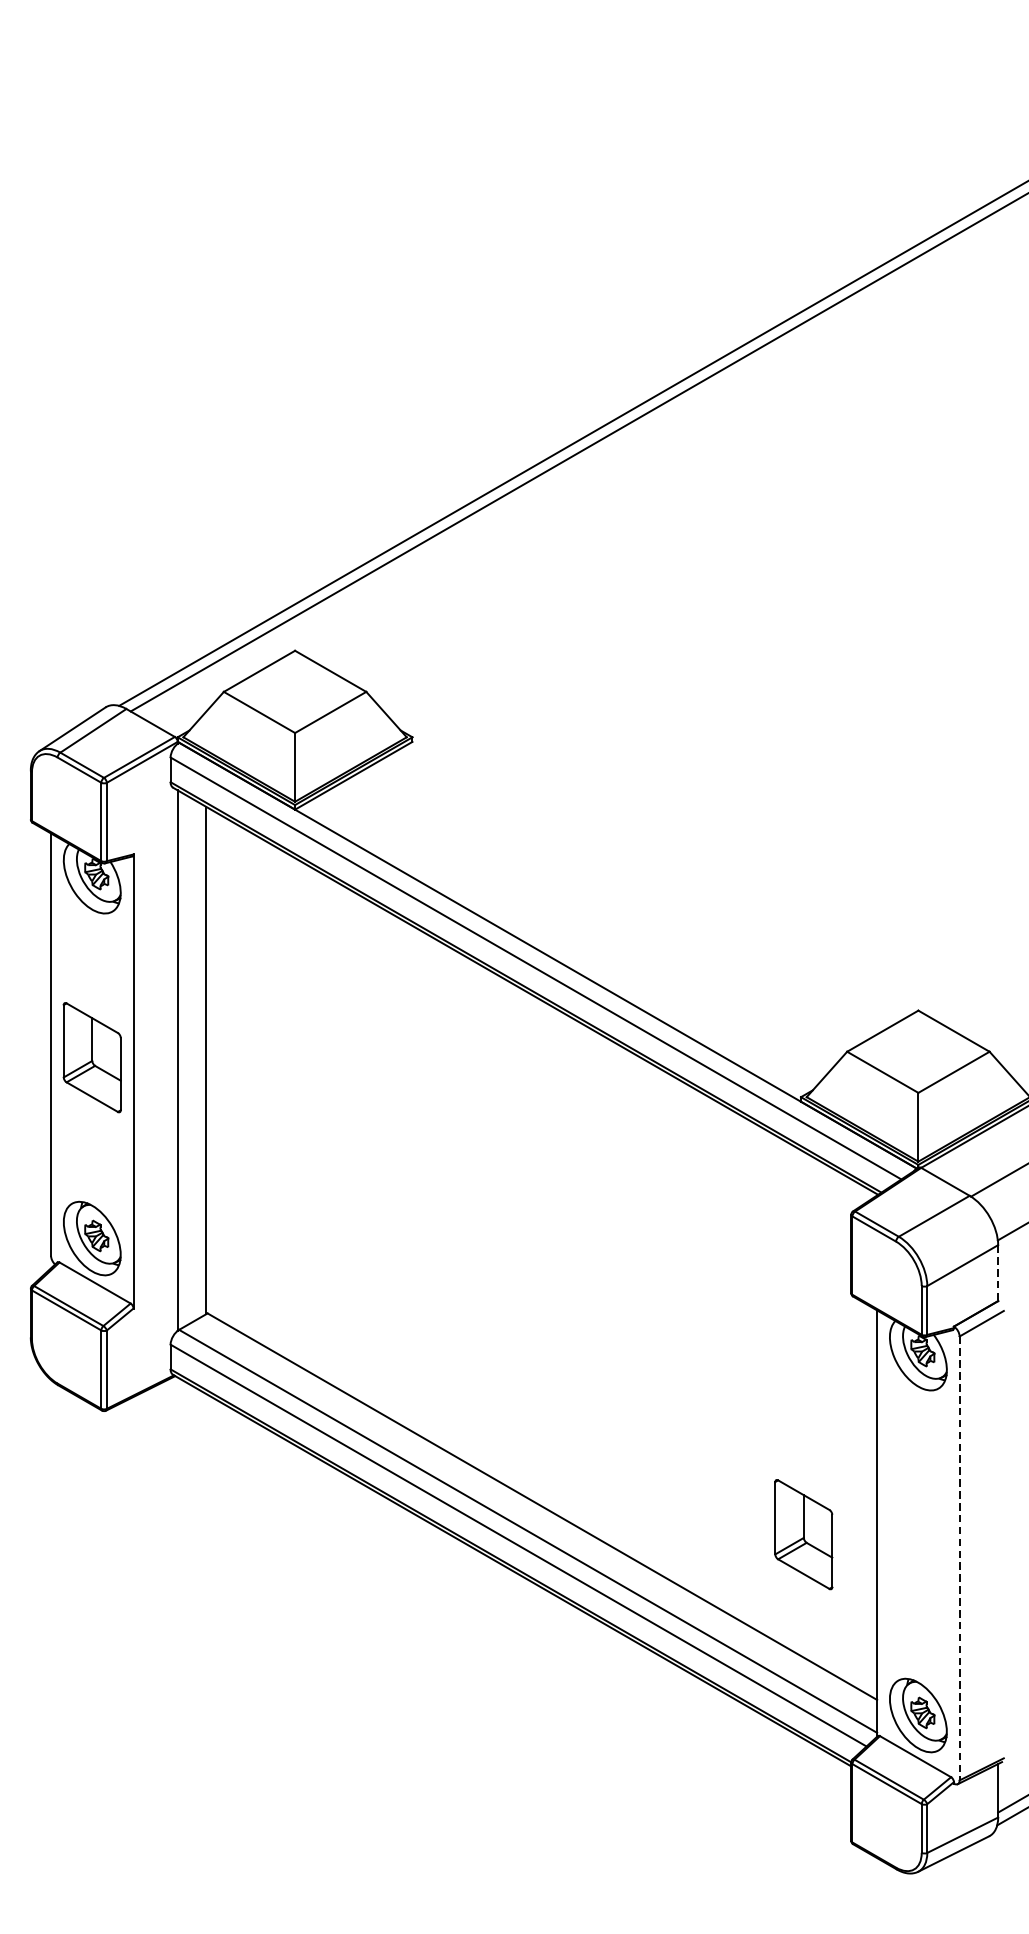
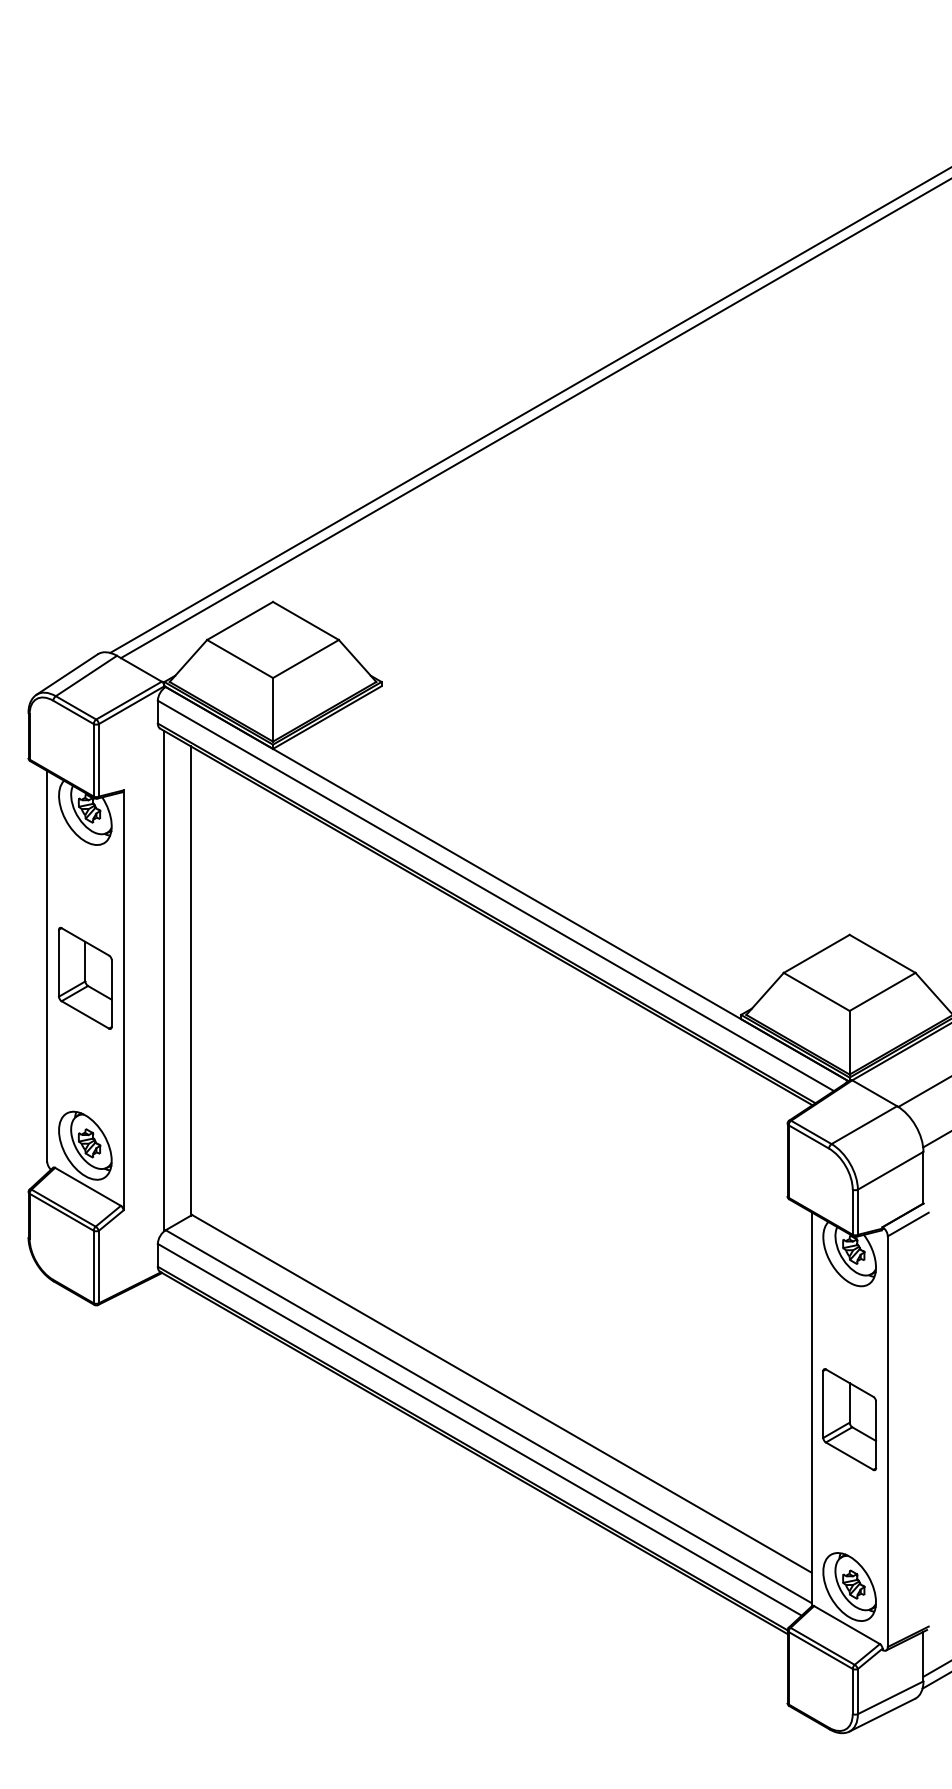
line: (998, 1272) -> (923, 1177), dashed -> solid
part: (803, 1534) -> (849, 1419), moved
line: (959, 1559) -> (887, 1442), dashed -> solid

